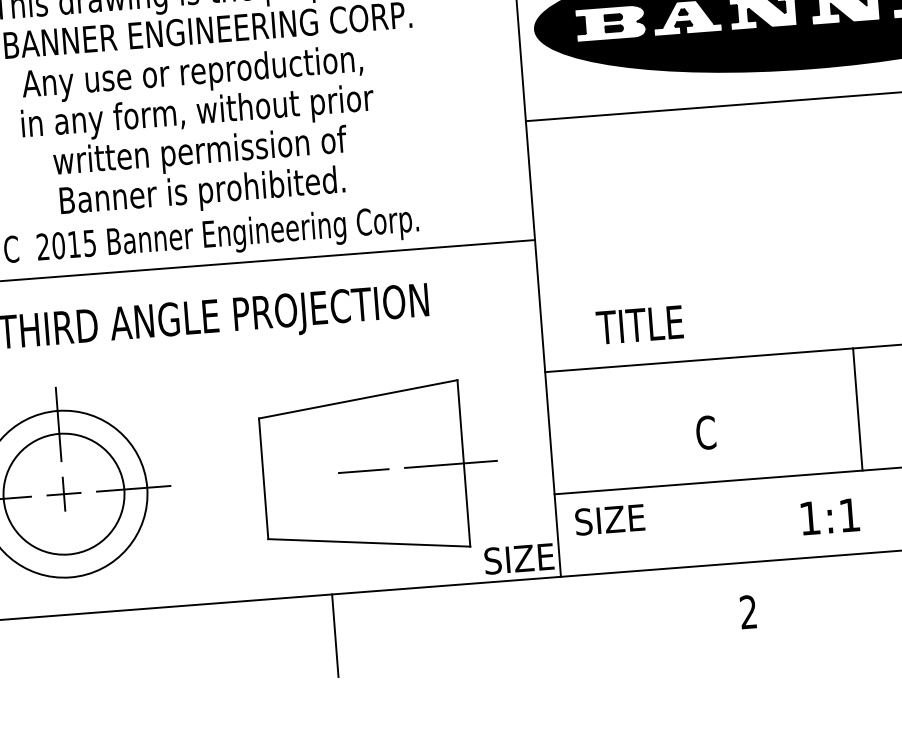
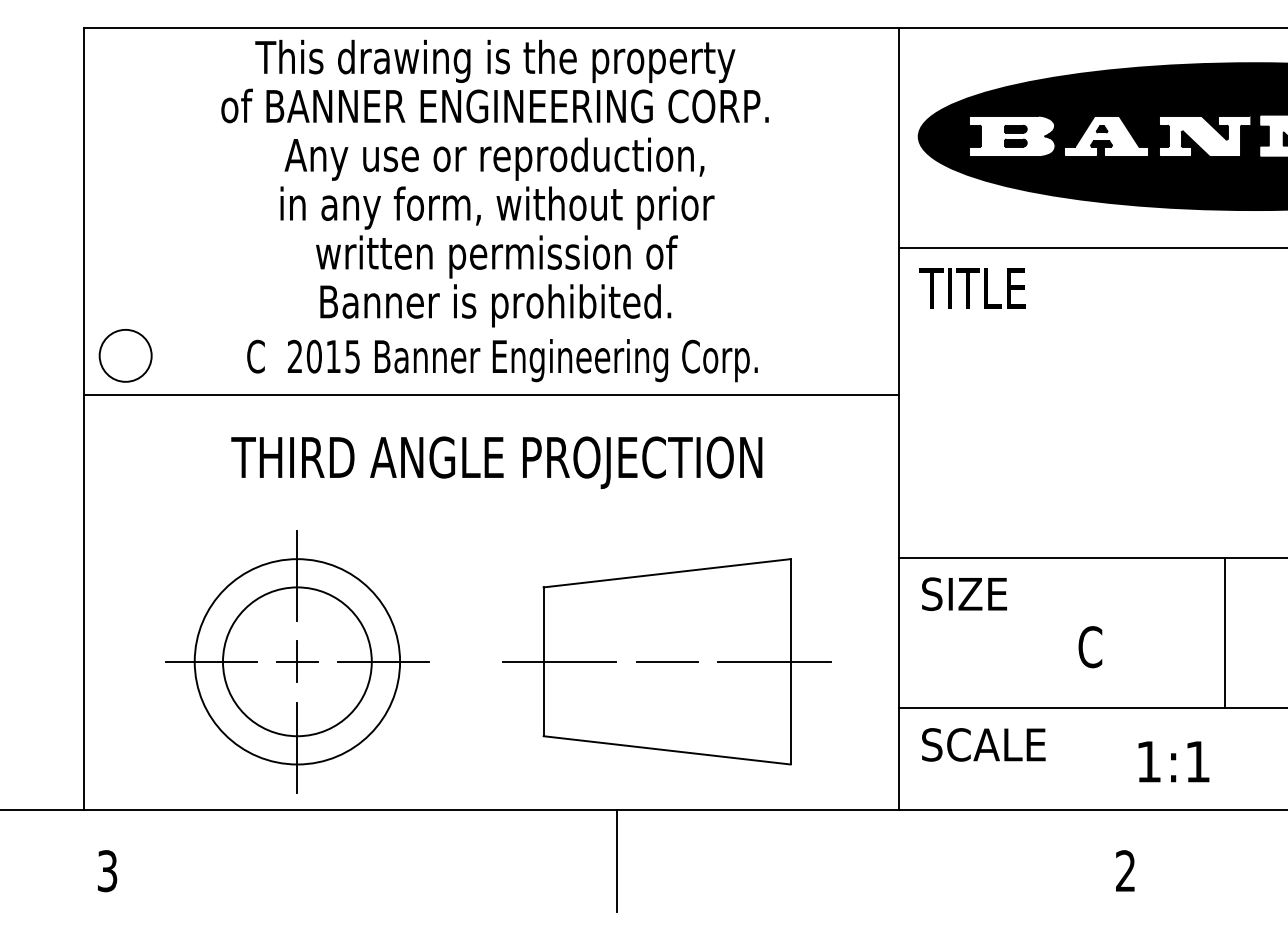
text: (639, 324) -> (972, 288), moved
line: (857, 409) -> (1224, 632), moved
line: (276, 477) -> (559, 661), added
text: (829, 516) -> (1173, 761), moved
text: (635, 517) -> (996, 744), SIZE -> SCALE
text: (519, 558) -> (964, 593), moved
line: (69, 563) -> (297, 747), added

